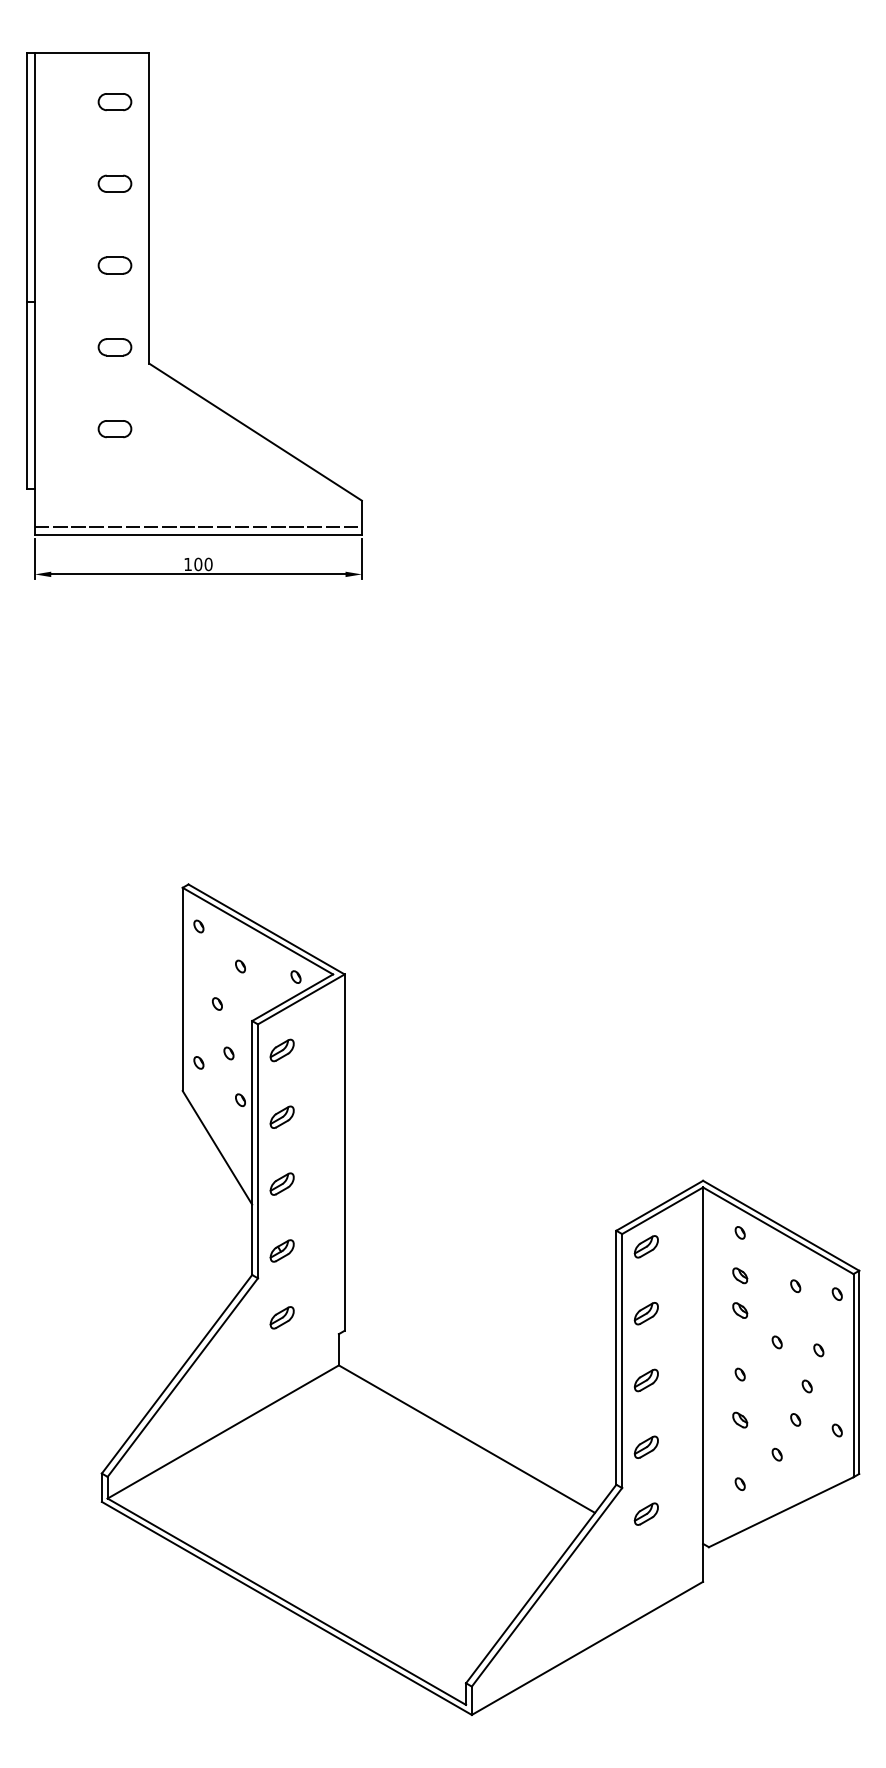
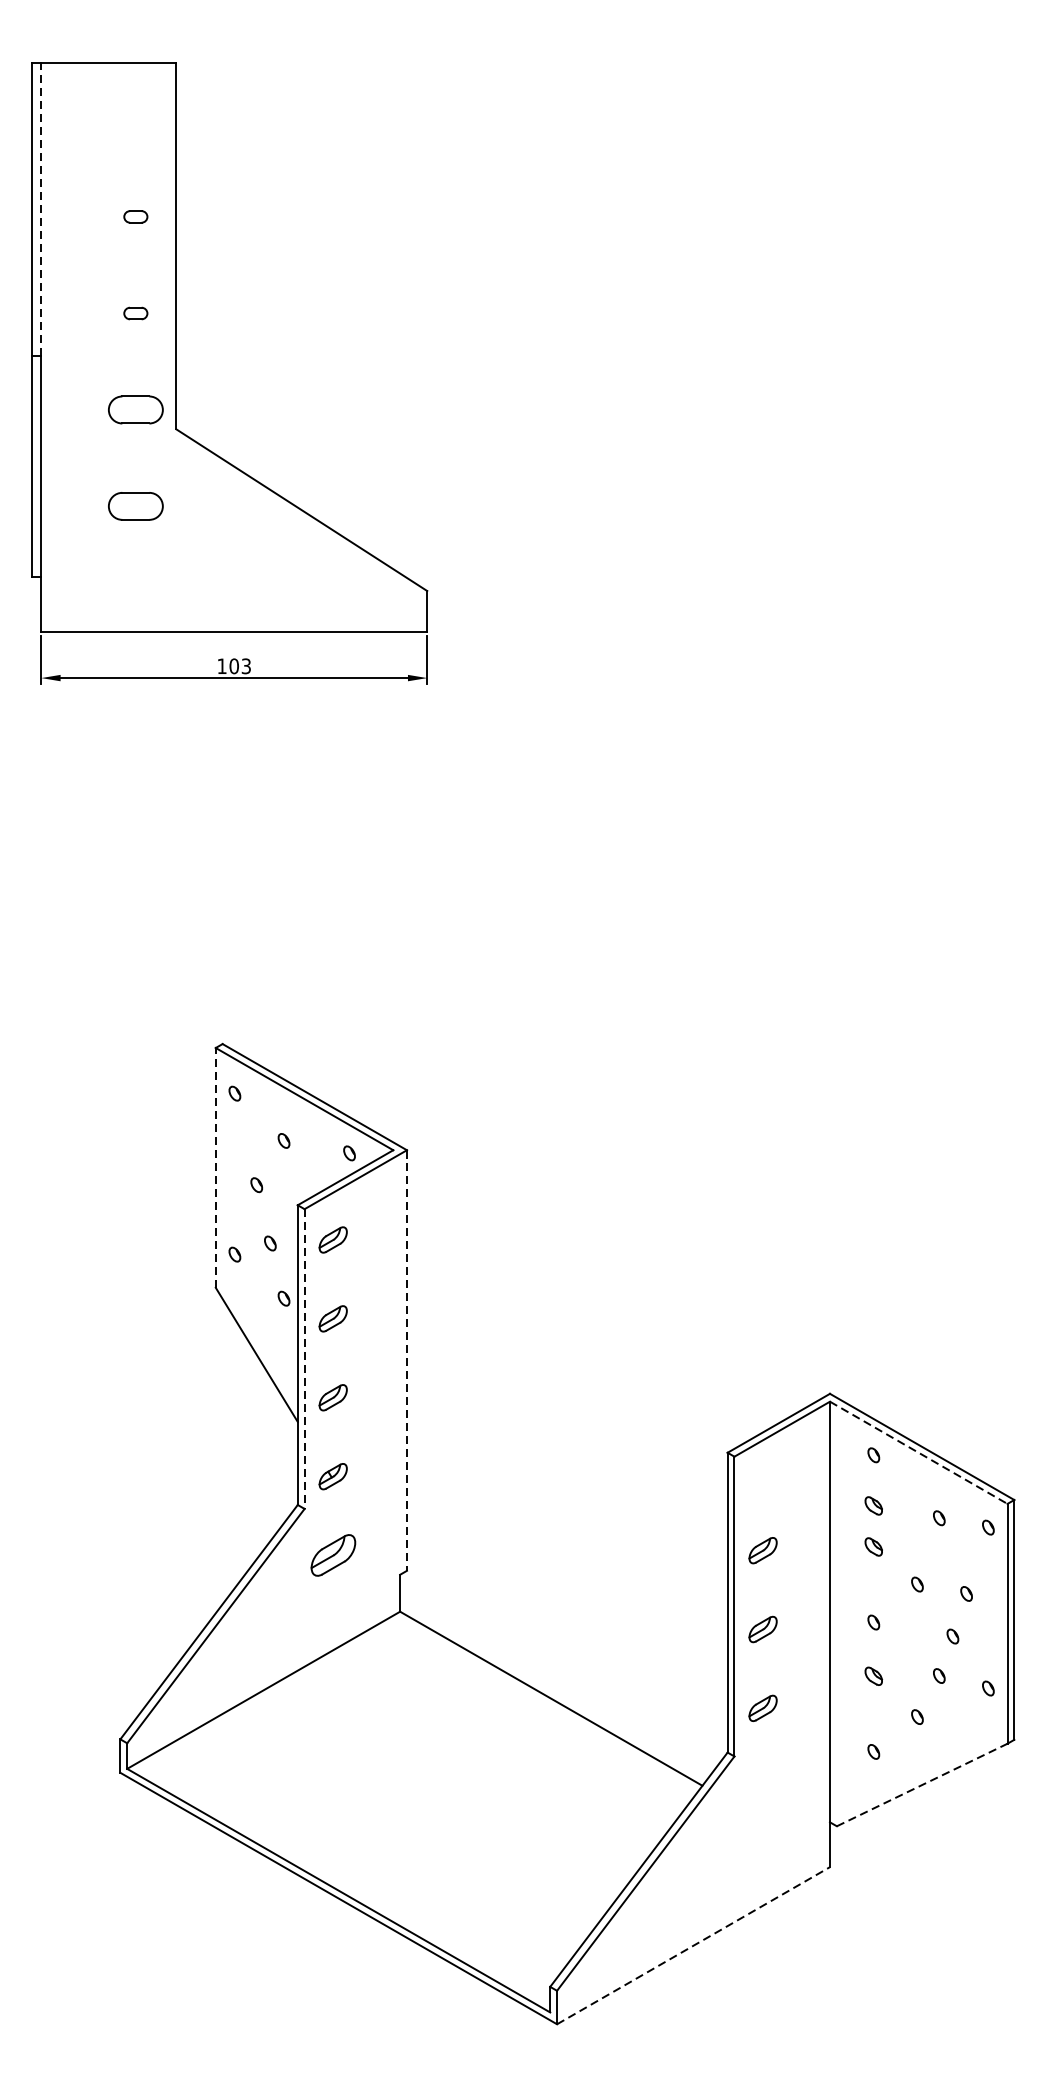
part: (114, 102) -> (135, 121), removed
line: (34, 176) -> (40, 208), solid -> dashed
part: (114, 183) -> (135, 216), size x0.6
part: (114, 265) -> (135, 313), size x0.6
part: (114, 347) -> (135, 410), size x1.4
part: (114, 429) -> (135, 507), size x1.4
line: (197, 527) -> (233, 622), removed
text: (208, 564) -> (246, 666), 100 -> 103
line: (182, 989) -> (215, 1168), solid -> dashed
line: (257, 1151) -> (304, 1359), solid -> dashed
line: (344, 1153) -> (406, 1361), solid -> dashed
line: (778, 1230) -> (918, 1452), solid -> dashed
part: (645, 1246) -> (762, 1471), removed
part: (281, 1317) -> (332, 1555), size x1.6
line: (781, 1512) -> (922, 1785), solid -> dashed
part: (645, 1513) -> (762, 1786), removed
line: (587, 1648) -> (693, 1945), solid -> dashed

